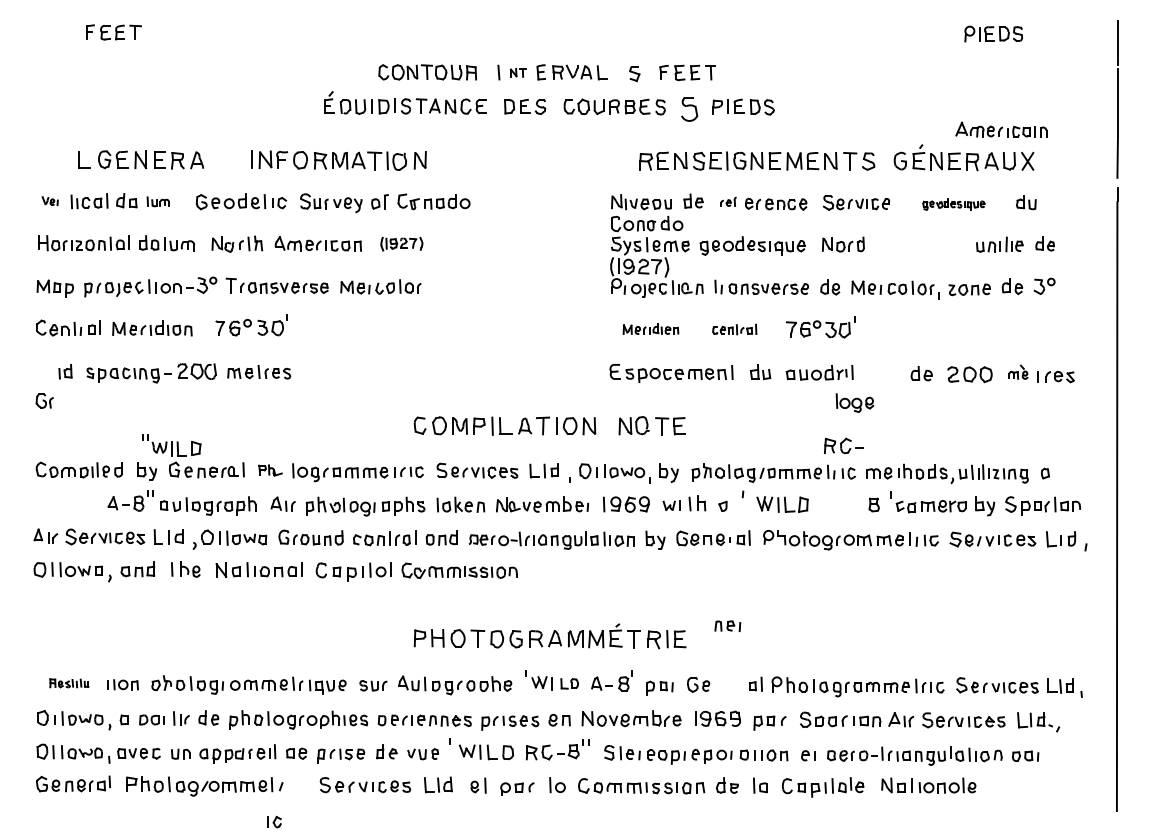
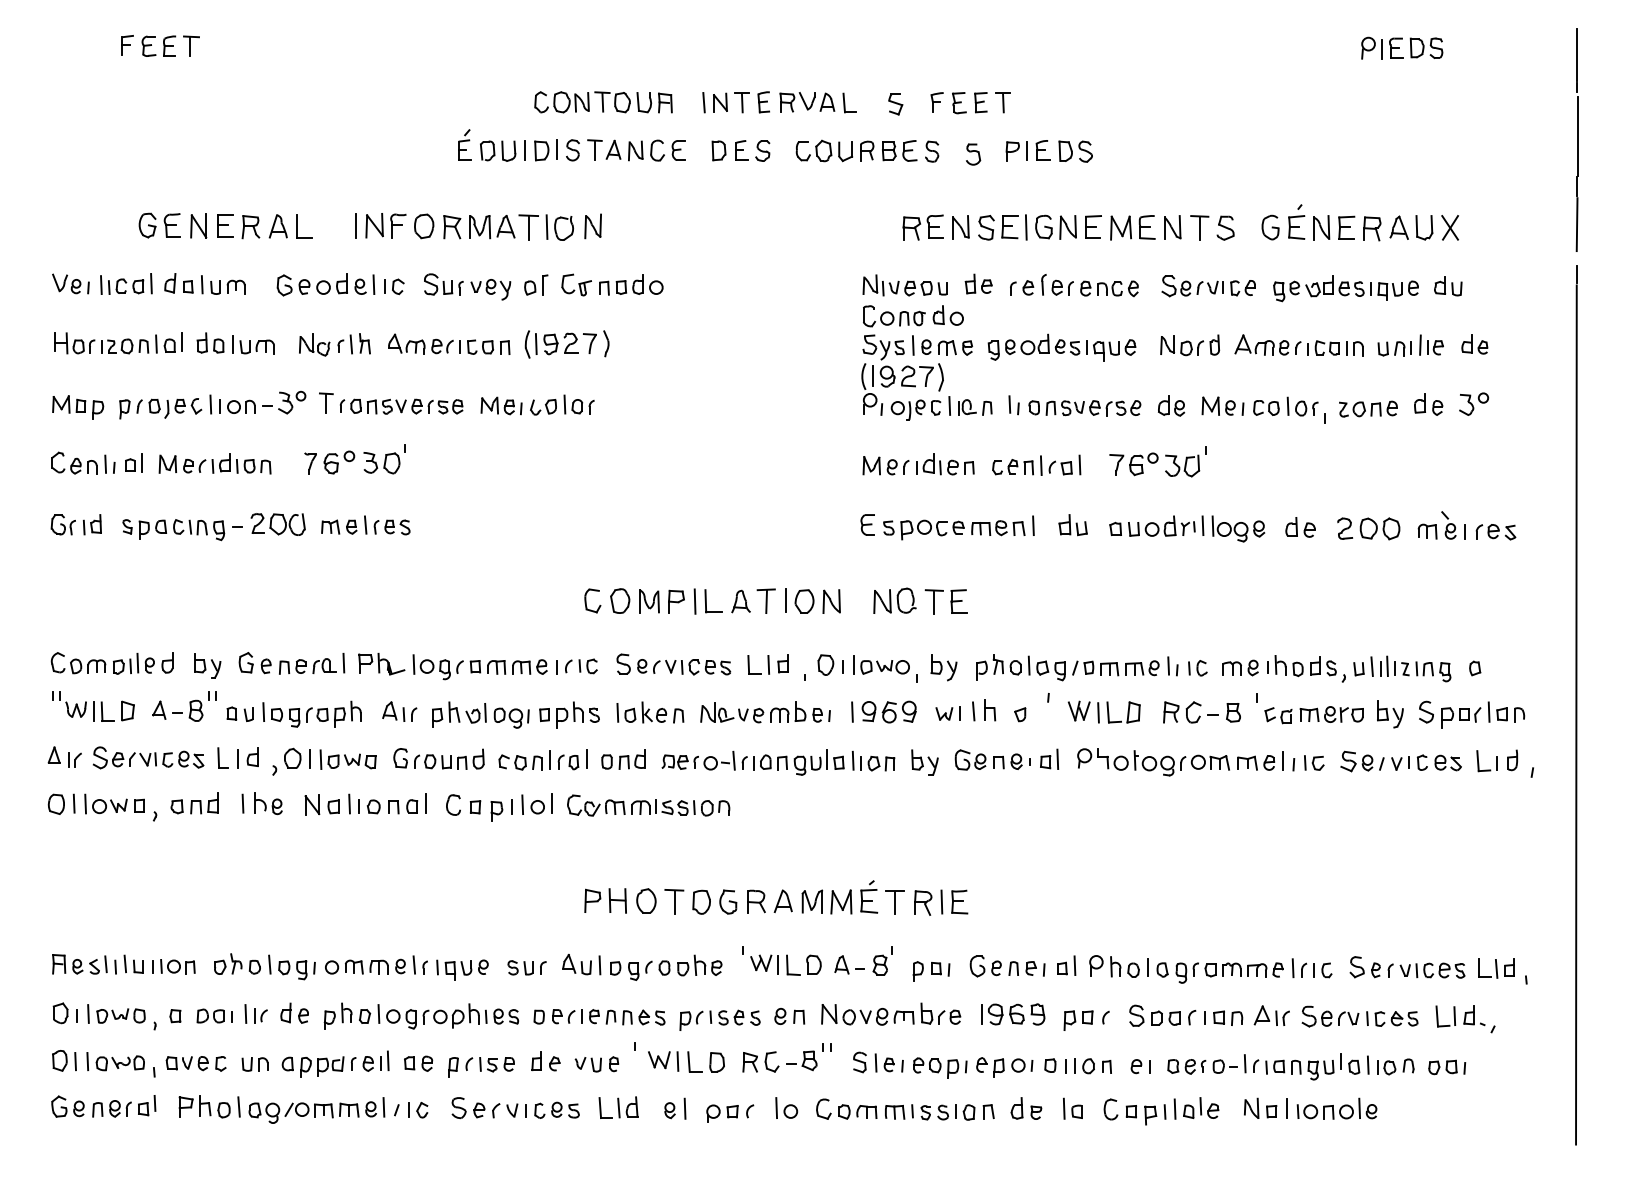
part: (518, 72) -> (731, 102), size x1.67
part: (689, 109) -> (973, 154), size x0.62
part: (1001, 129) -> (1298, 345), moved
part: (79, 160) -> (297, 226), moved
part: (49, 200) -> (70, 283), size x1.67
part: (158, 201) -> (223, 284), size x1.43
part: (728, 201) -> (1028, 284), size x1.67
part: (953, 204) -> (1345, 288), size x1.67
part: (401, 244) -> (566, 344), size x1.43
part: (650, 329) -> (918, 464), size x1.43
part: (734, 329) -> (1036, 464), size x1.43
part: (1018, 372) -> (1436, 525), size x1.43
part: (44, 400) -> (62, 524), moved
part: (855, 402) -> (1238, 528), moved
part: (171, 445) -> (93, 706), moved
part: (843, 445) -> (1190, 712), moved
part: (270, 470) -> (381, 663), size x1.43
part: (727, 626) -> (1026, 968), moved
part: (69, 683) -> (97, 964), size x1.67
part: (569, 683) -> (803, 964), size x1.43
part: (274, 821) -> (418, 1109), moved

